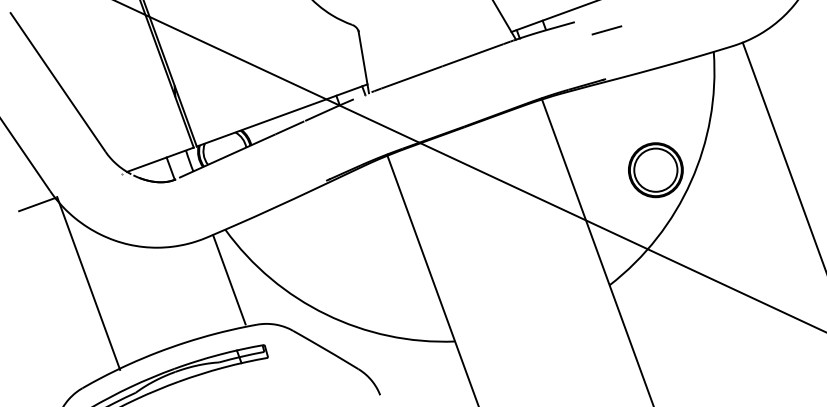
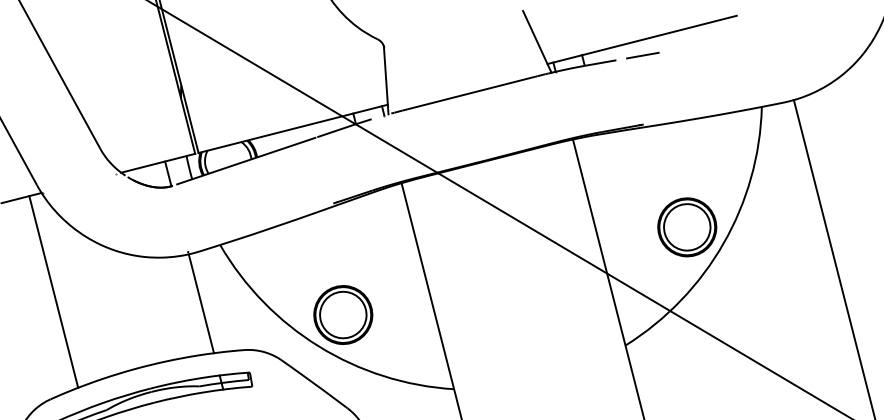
line: (606, 30) -> (642, 55), moved
line: (229, 279) -> (201, 303), moved
part: (345, 282) -> (343, 314), added
line: (88, 283) -> (53, 291), moved

